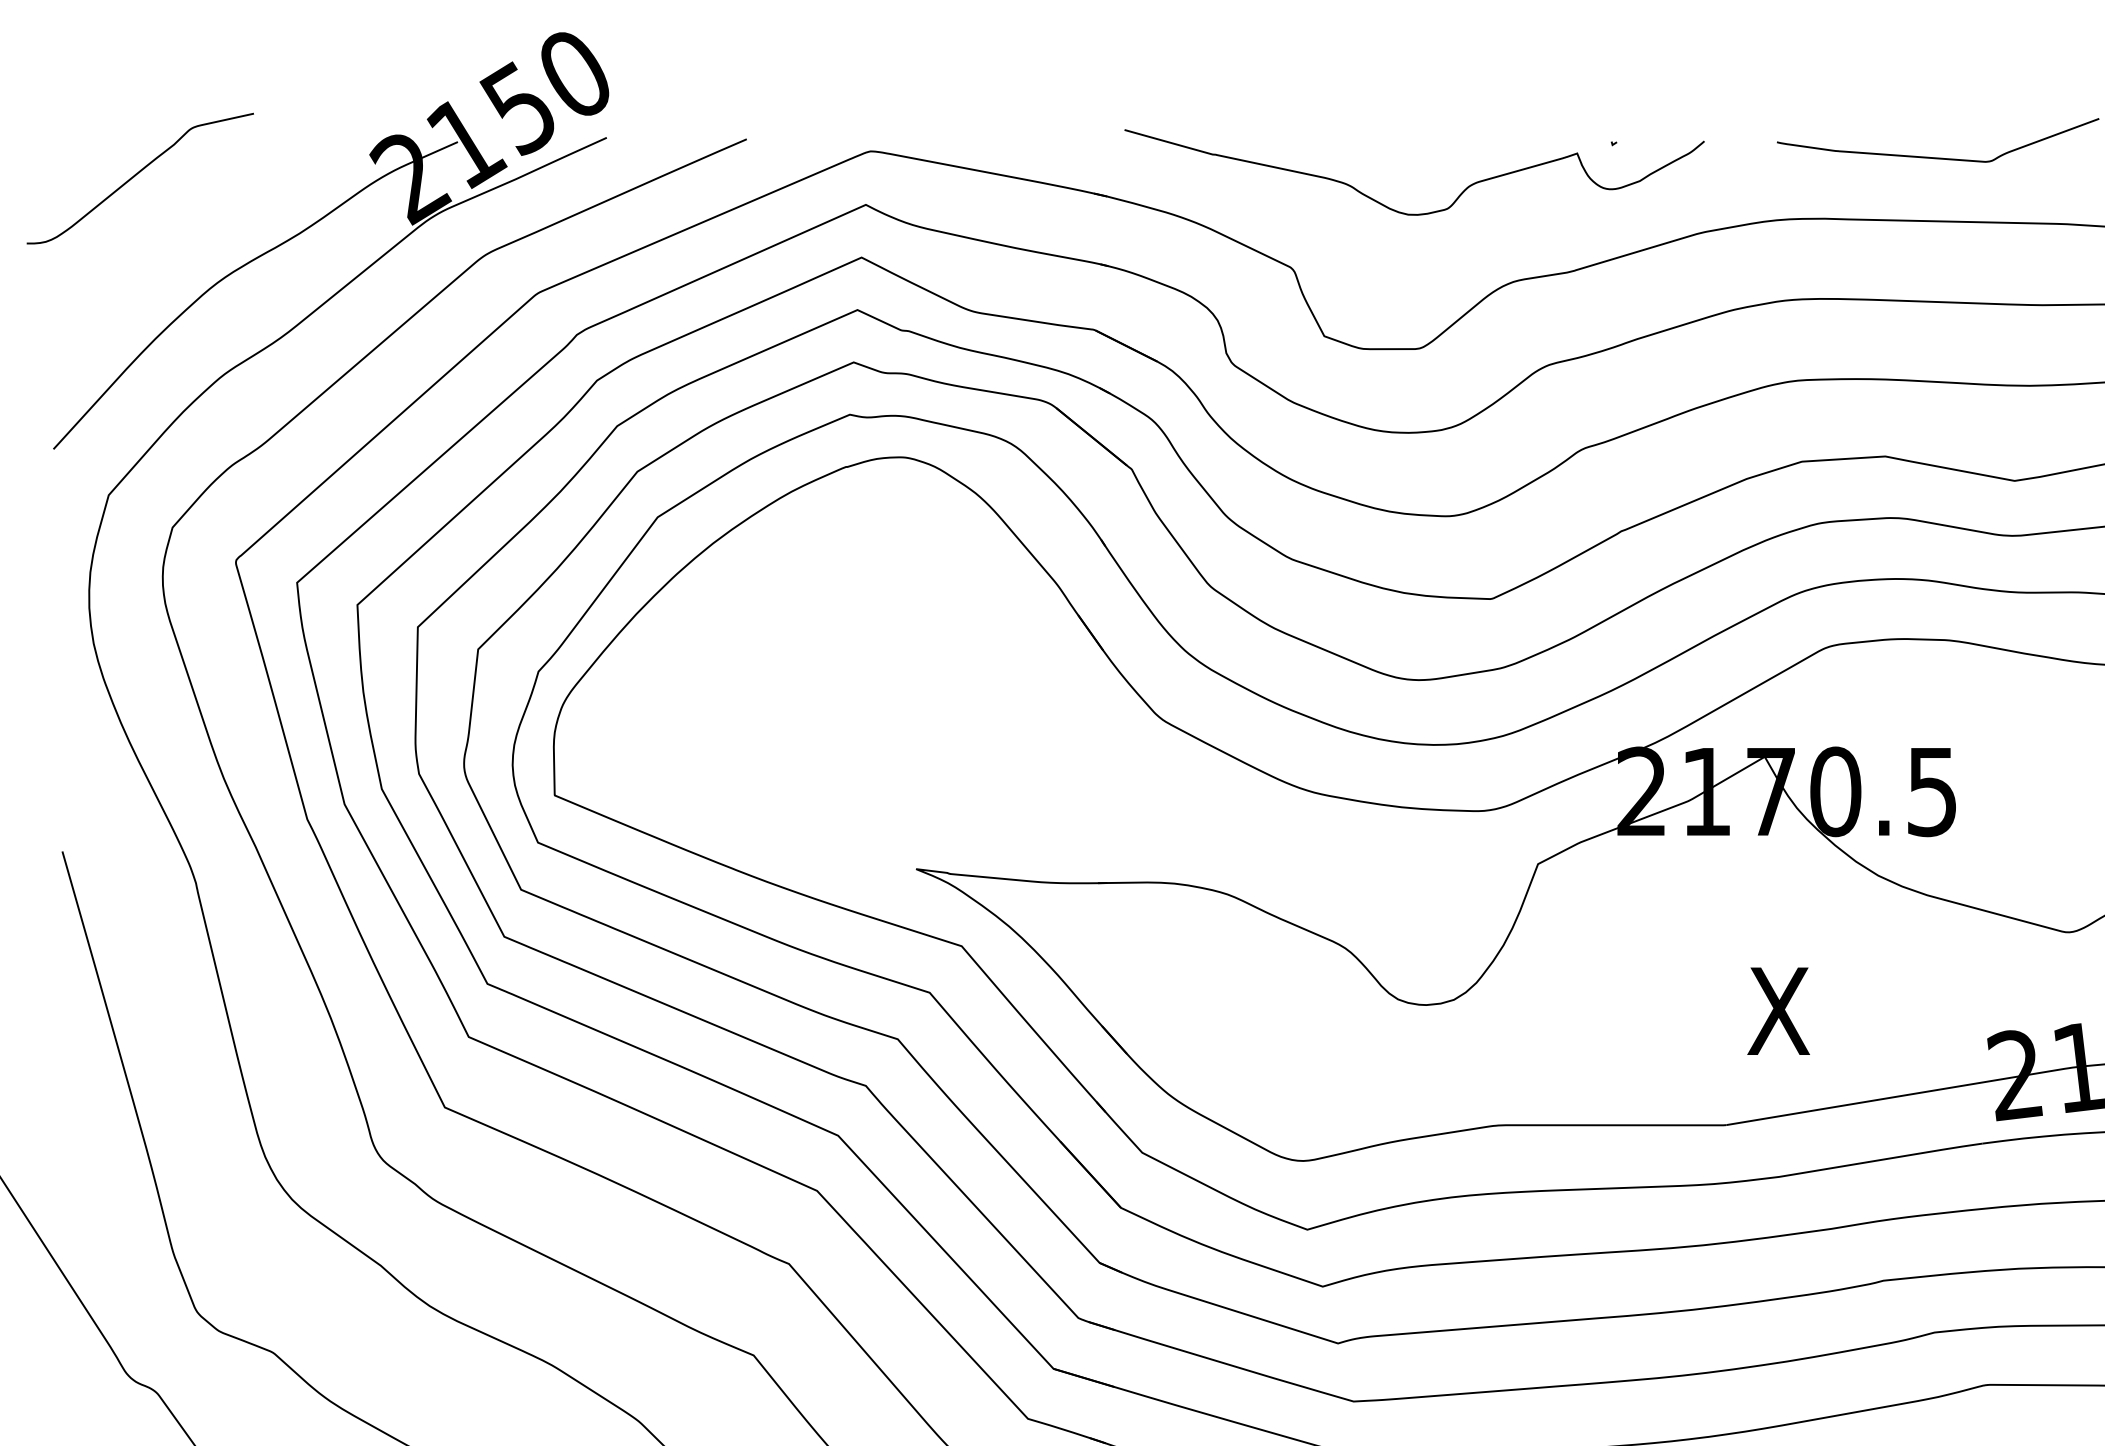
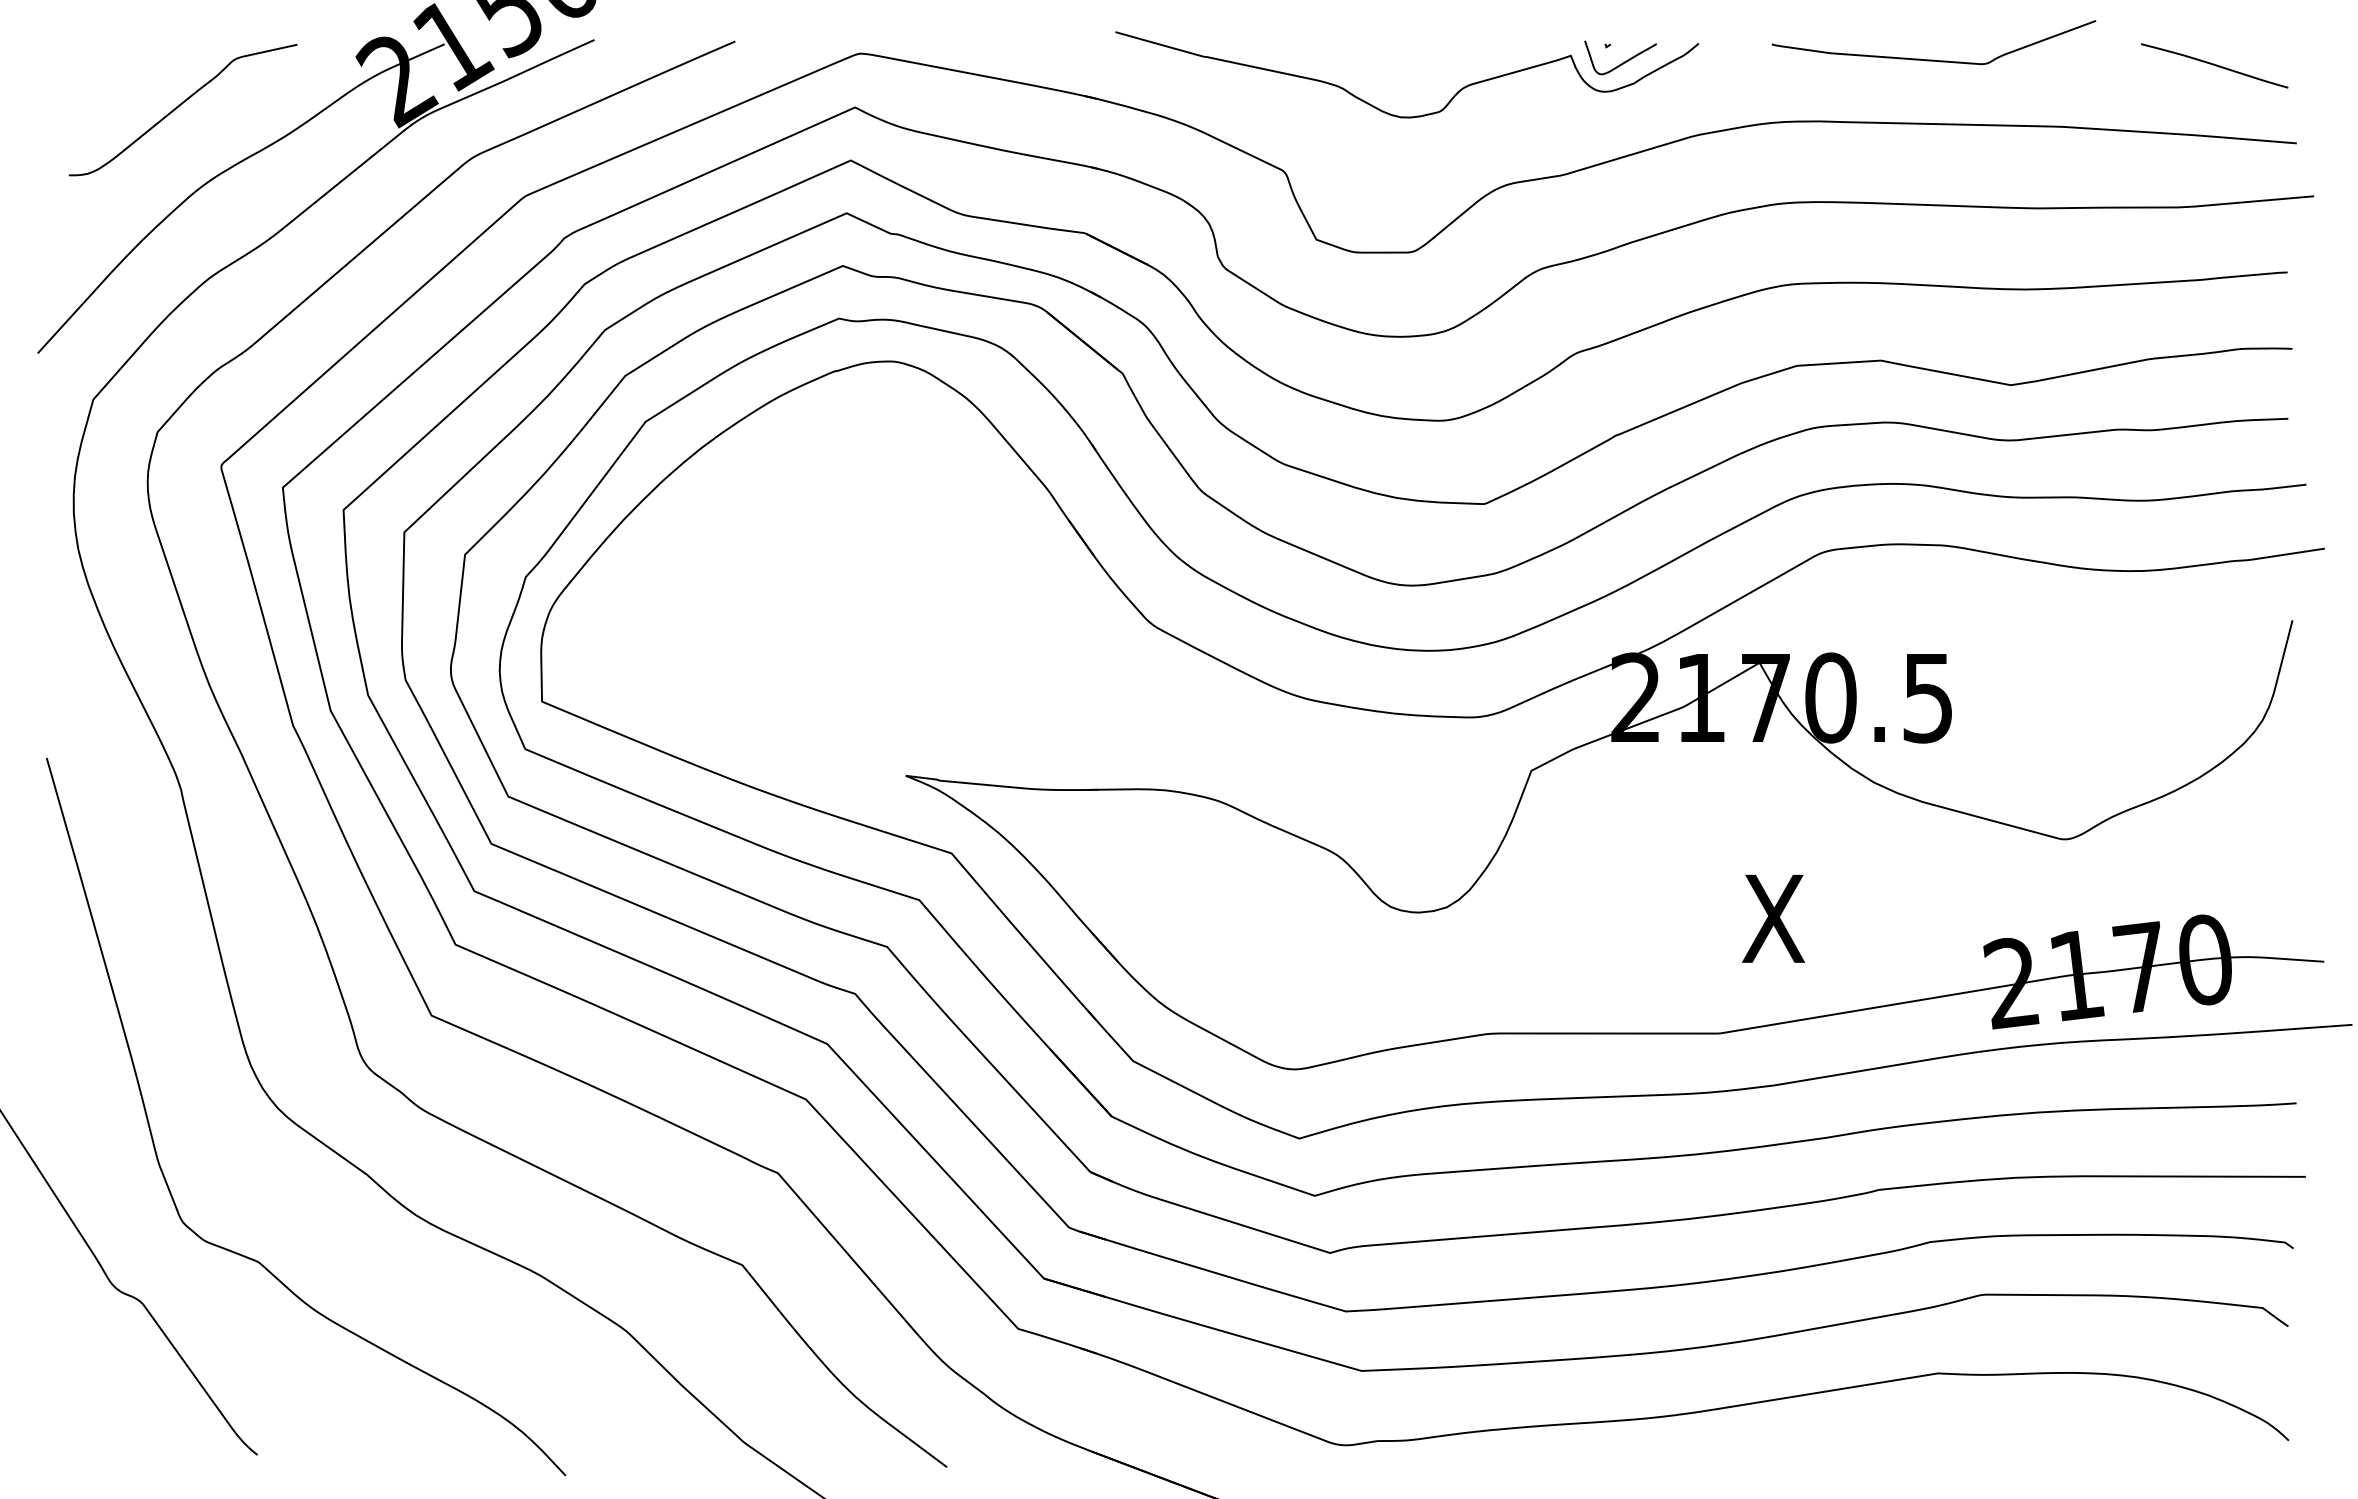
curve: (1628, 160) -> (1622, 62), added
curve: (136, 175) -> (179, 106), moved

